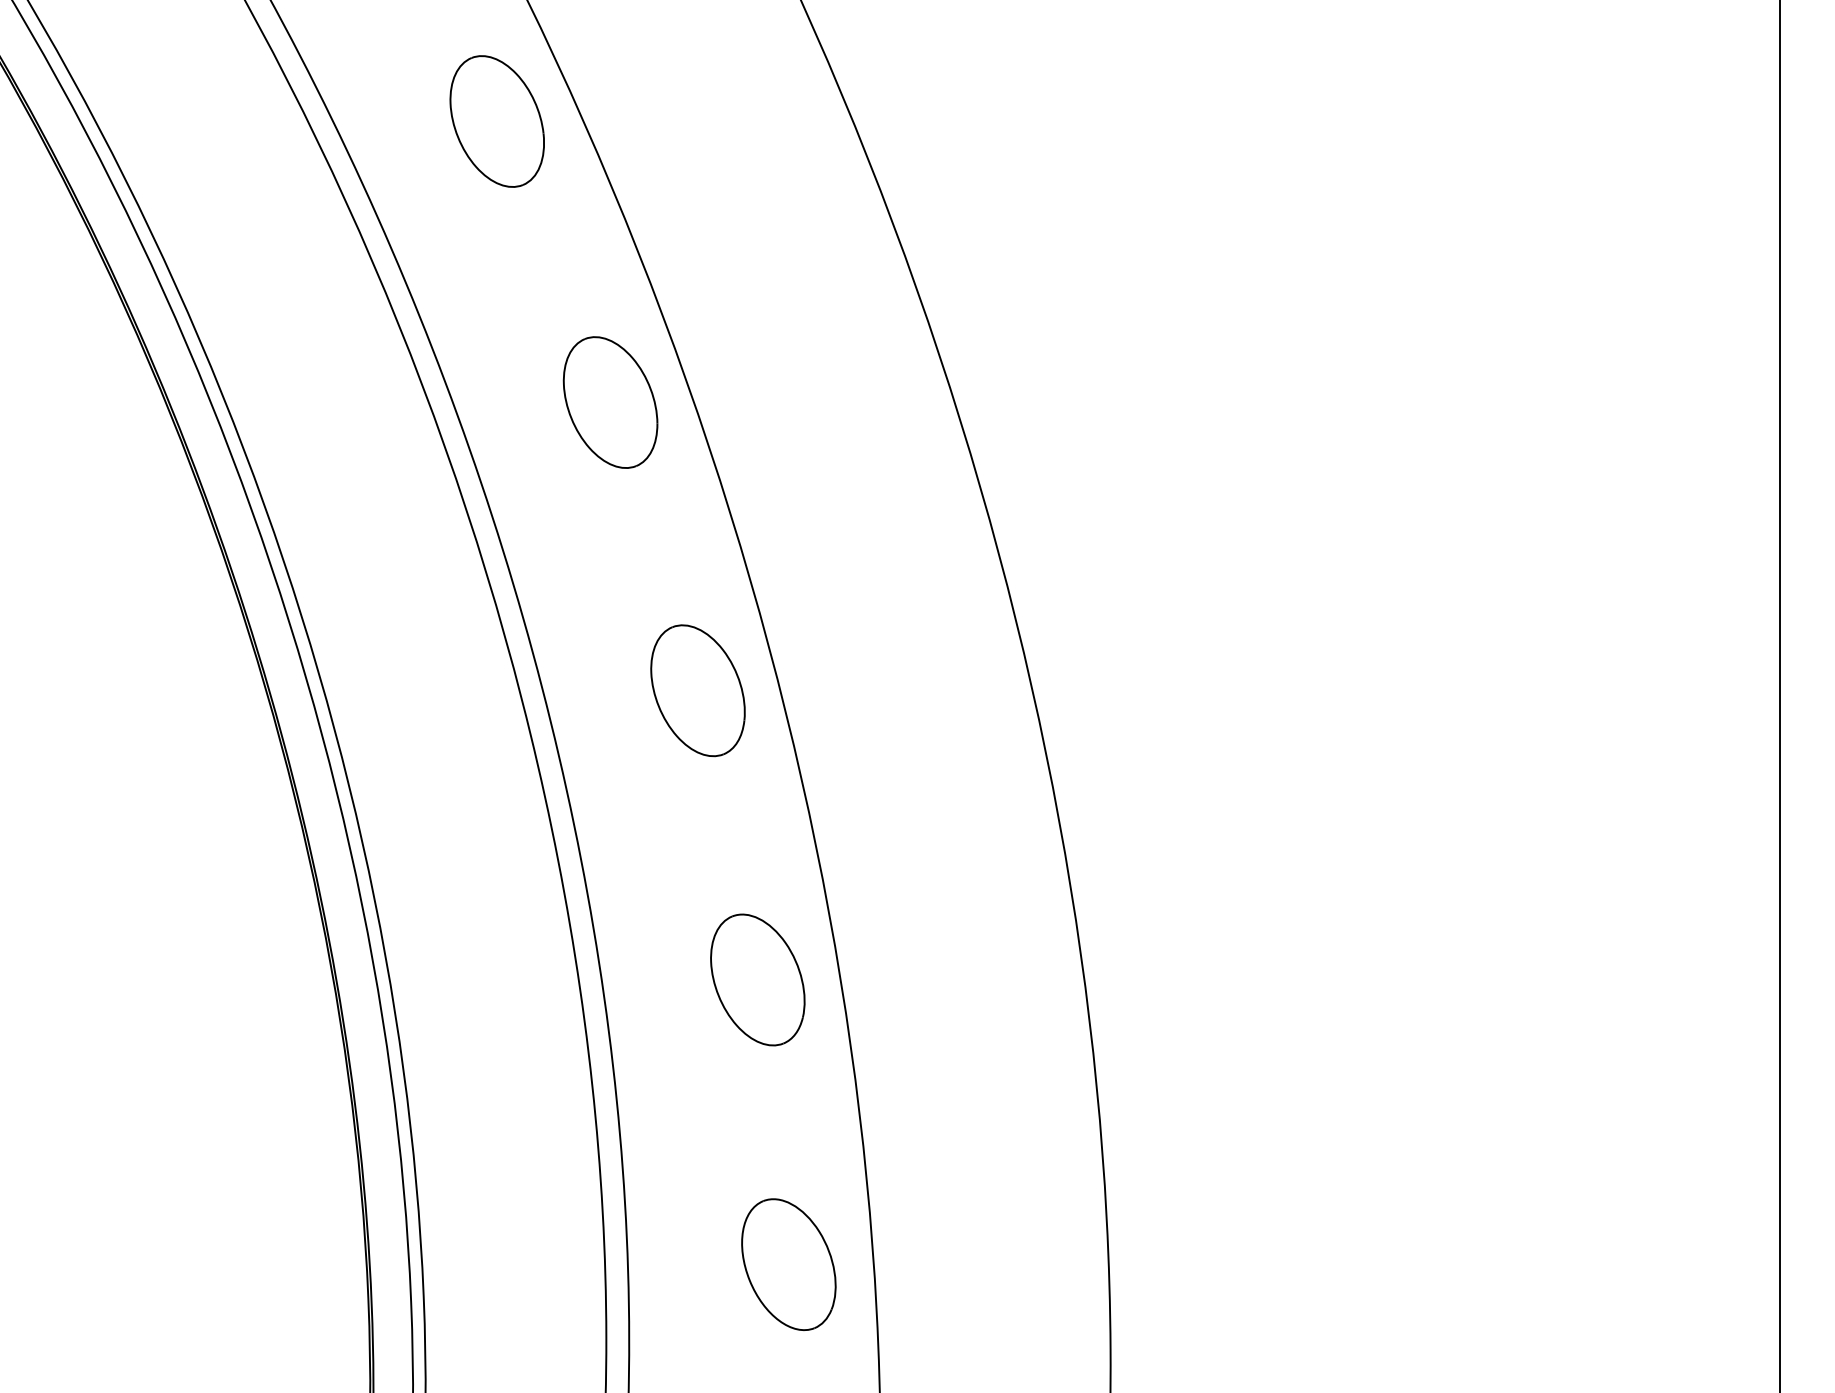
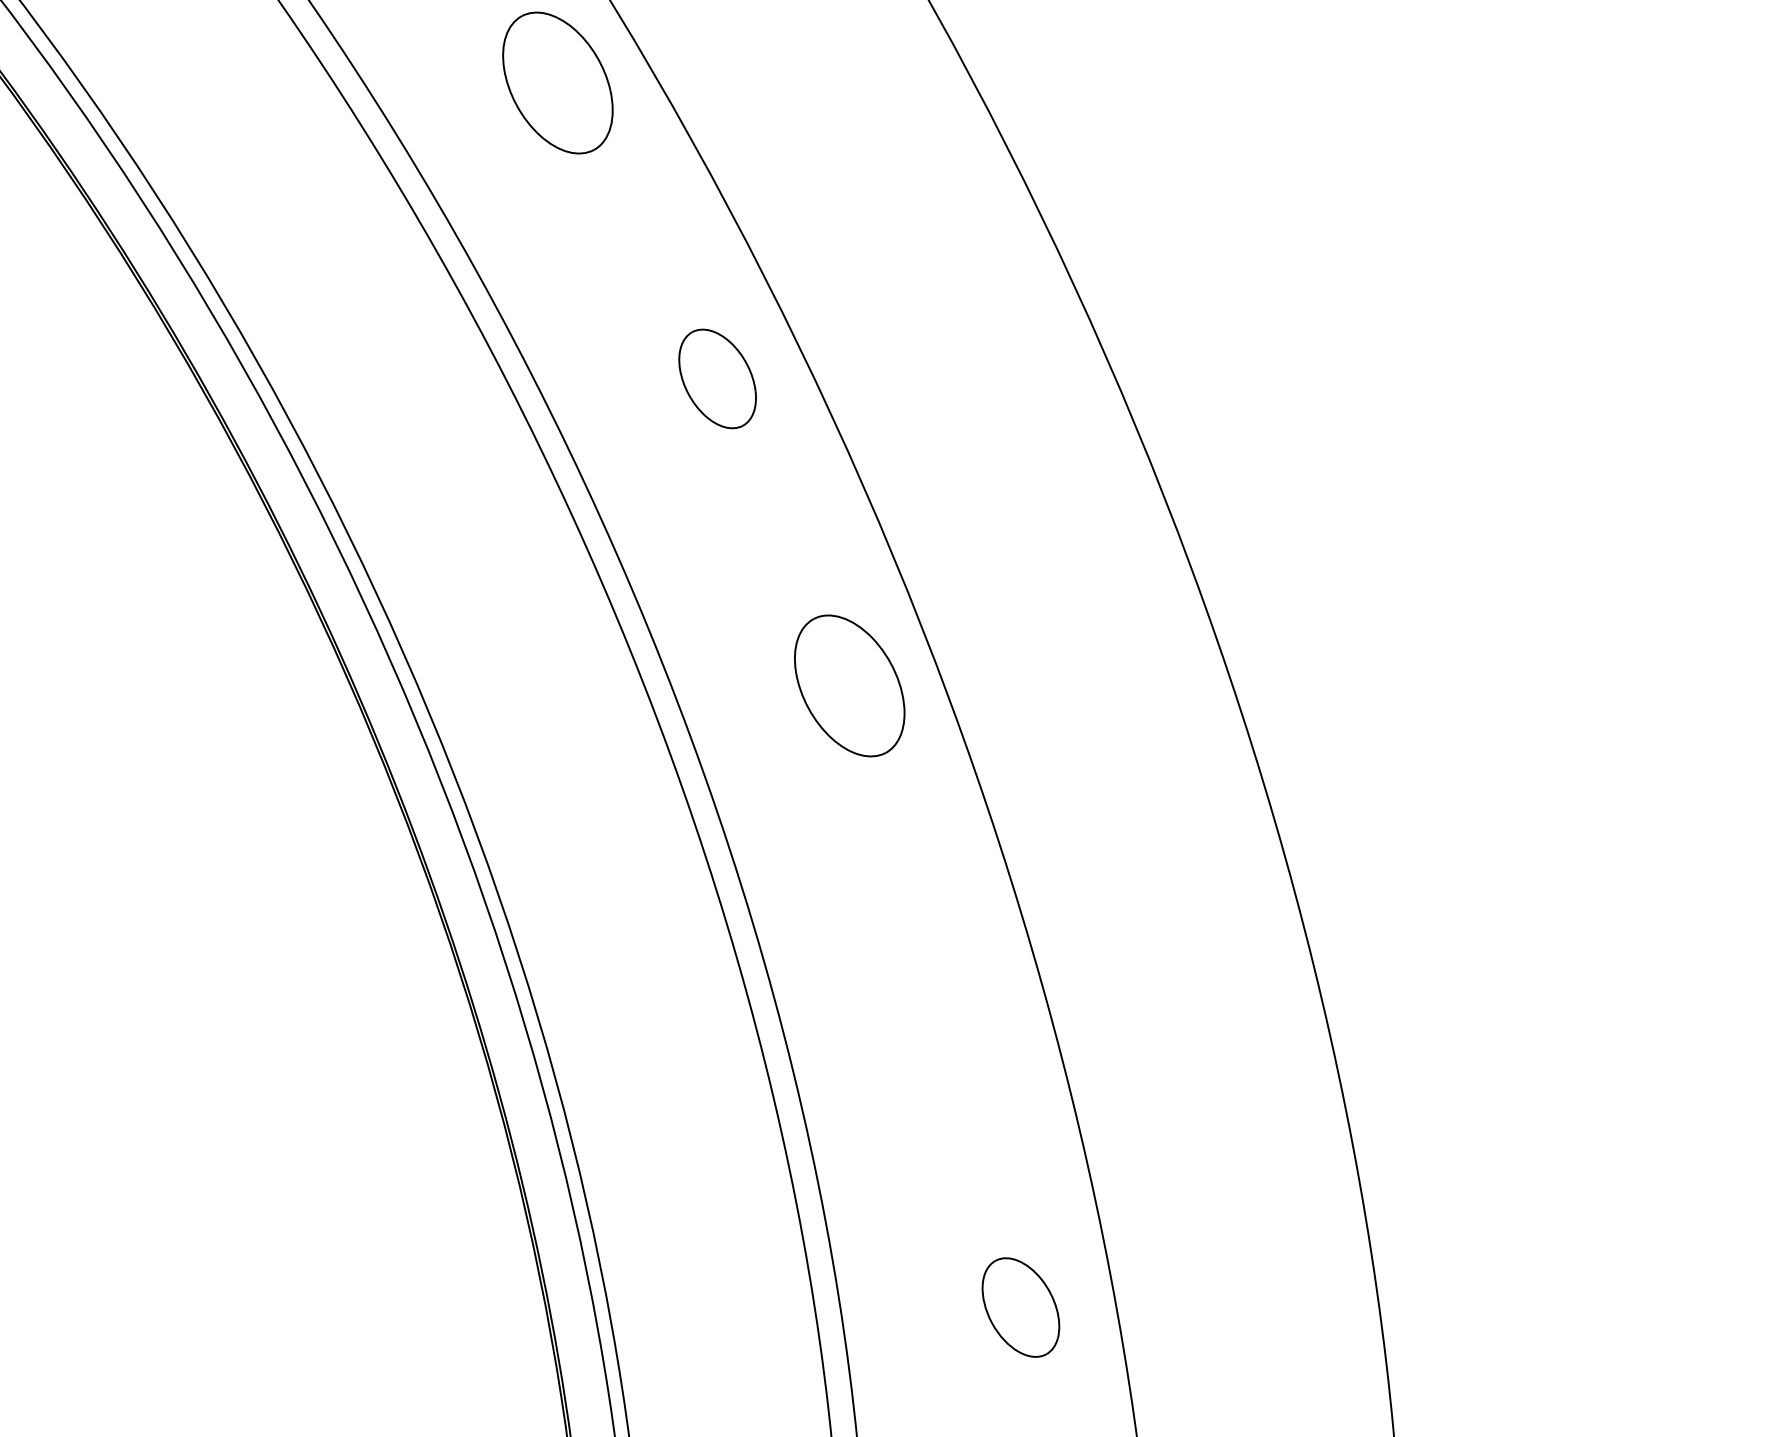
part: (610, 402) -> (717, 378), size x0.7
part: (757, 979) -> (951, 997), removed
part: (788, 1264) -> (1020, 1307), size x0.7

